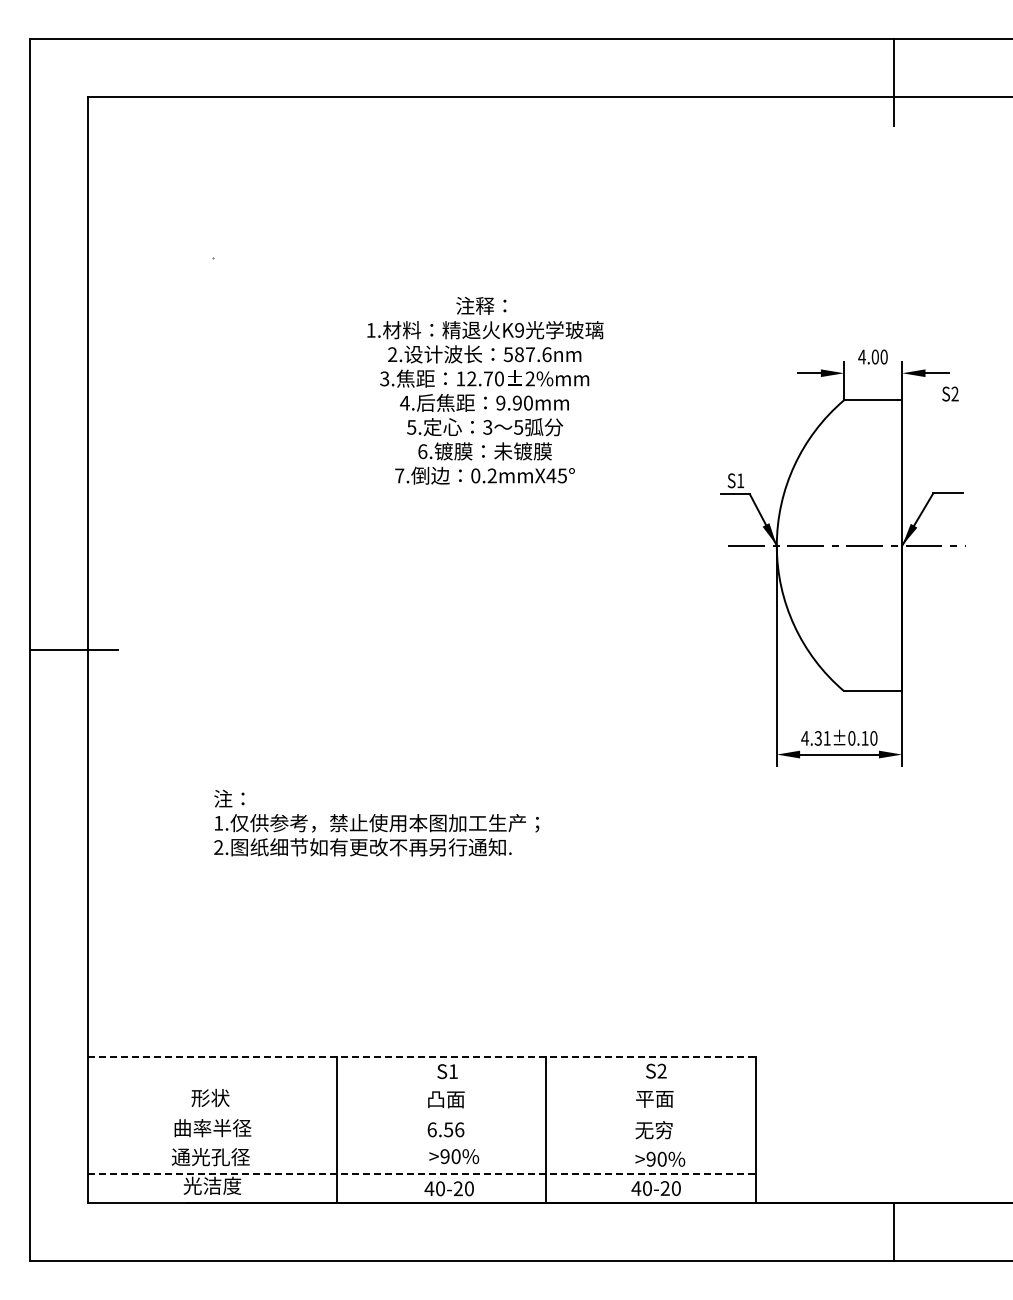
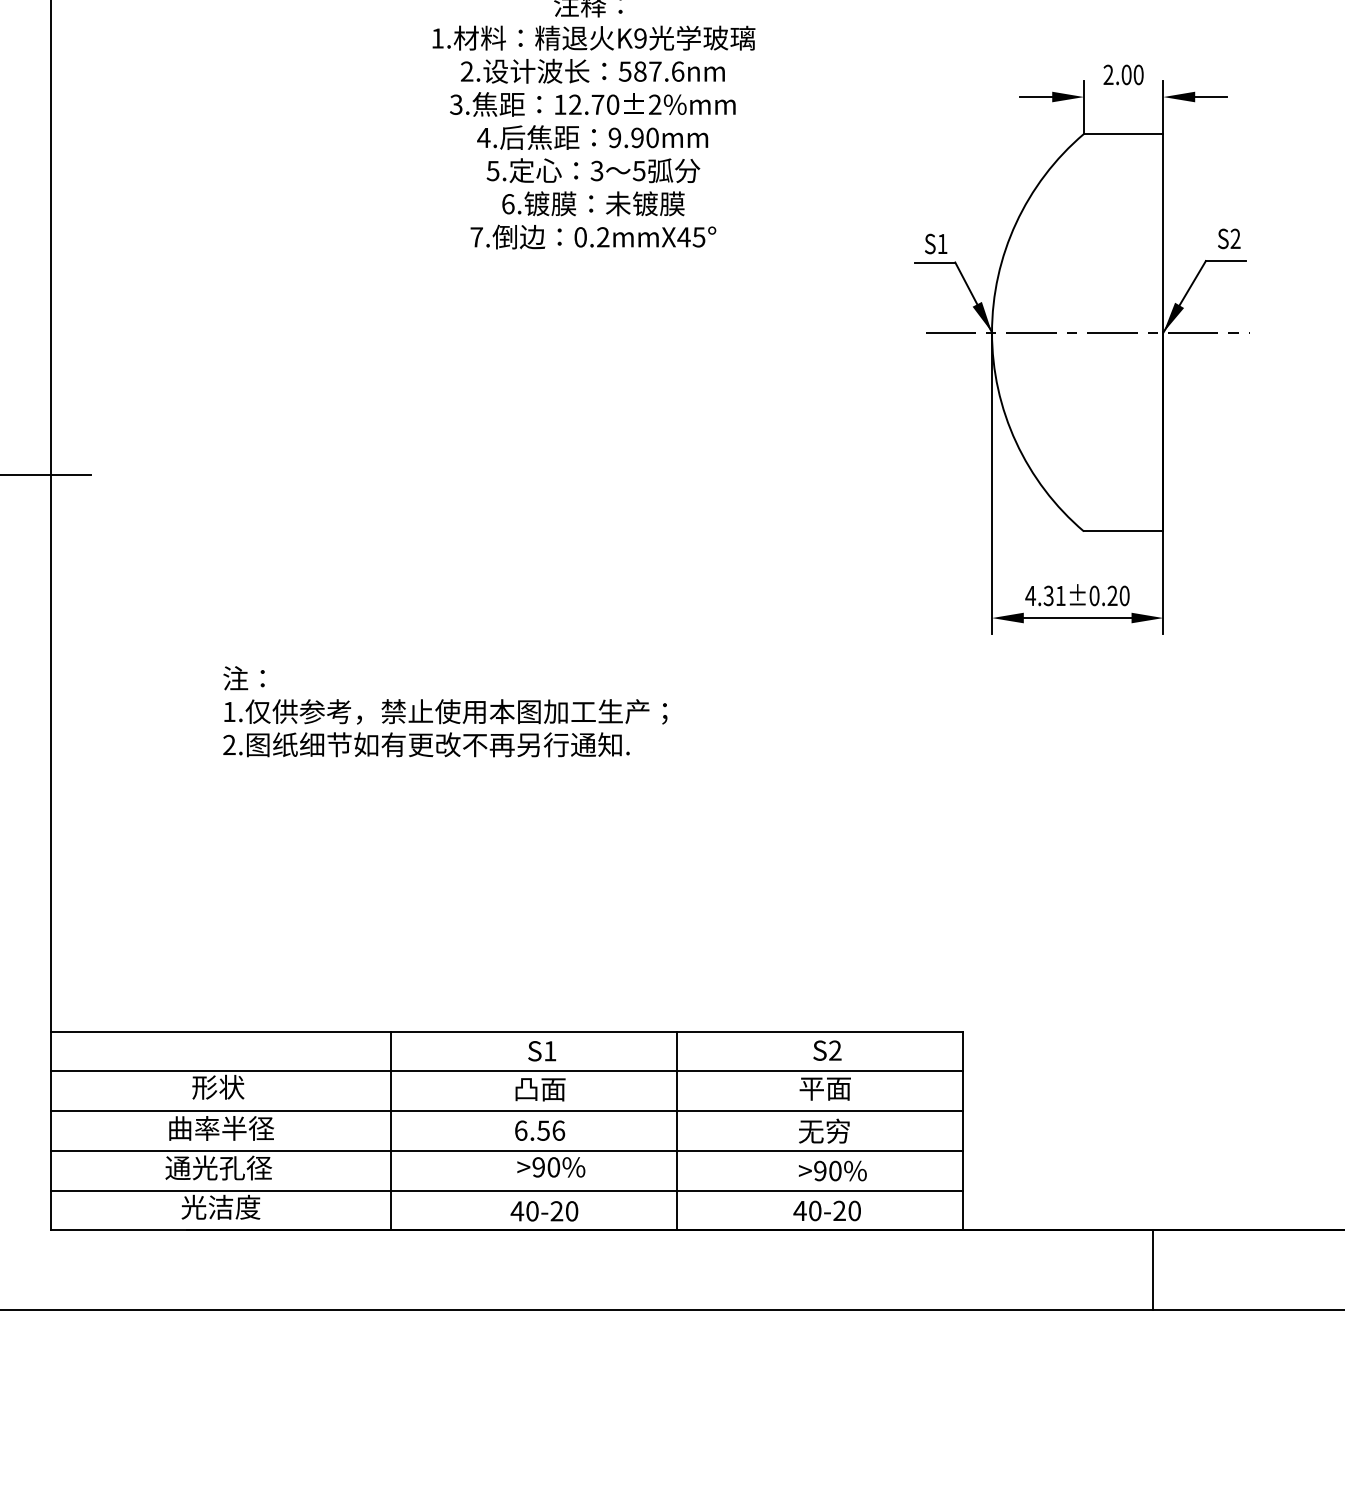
text: (861, 356) -> (1107, 74), 4.00 -> 2.00
text: (950, 393) -> (1229, 238), moved
text: (864, 738) -> (1111, 596), 4.31±0.10 -> 4.31±0.20
line: (421, 1057) -> (506, 1031), dashed -> solid
line: (421, 1086) -> (506, 1071), added
line: (421, 1115) -> (506, 1111), added
line: (421, 1144) -> (506, 1150), added
line: (421, 1173) -> (506, 1190), dashed -> solid

